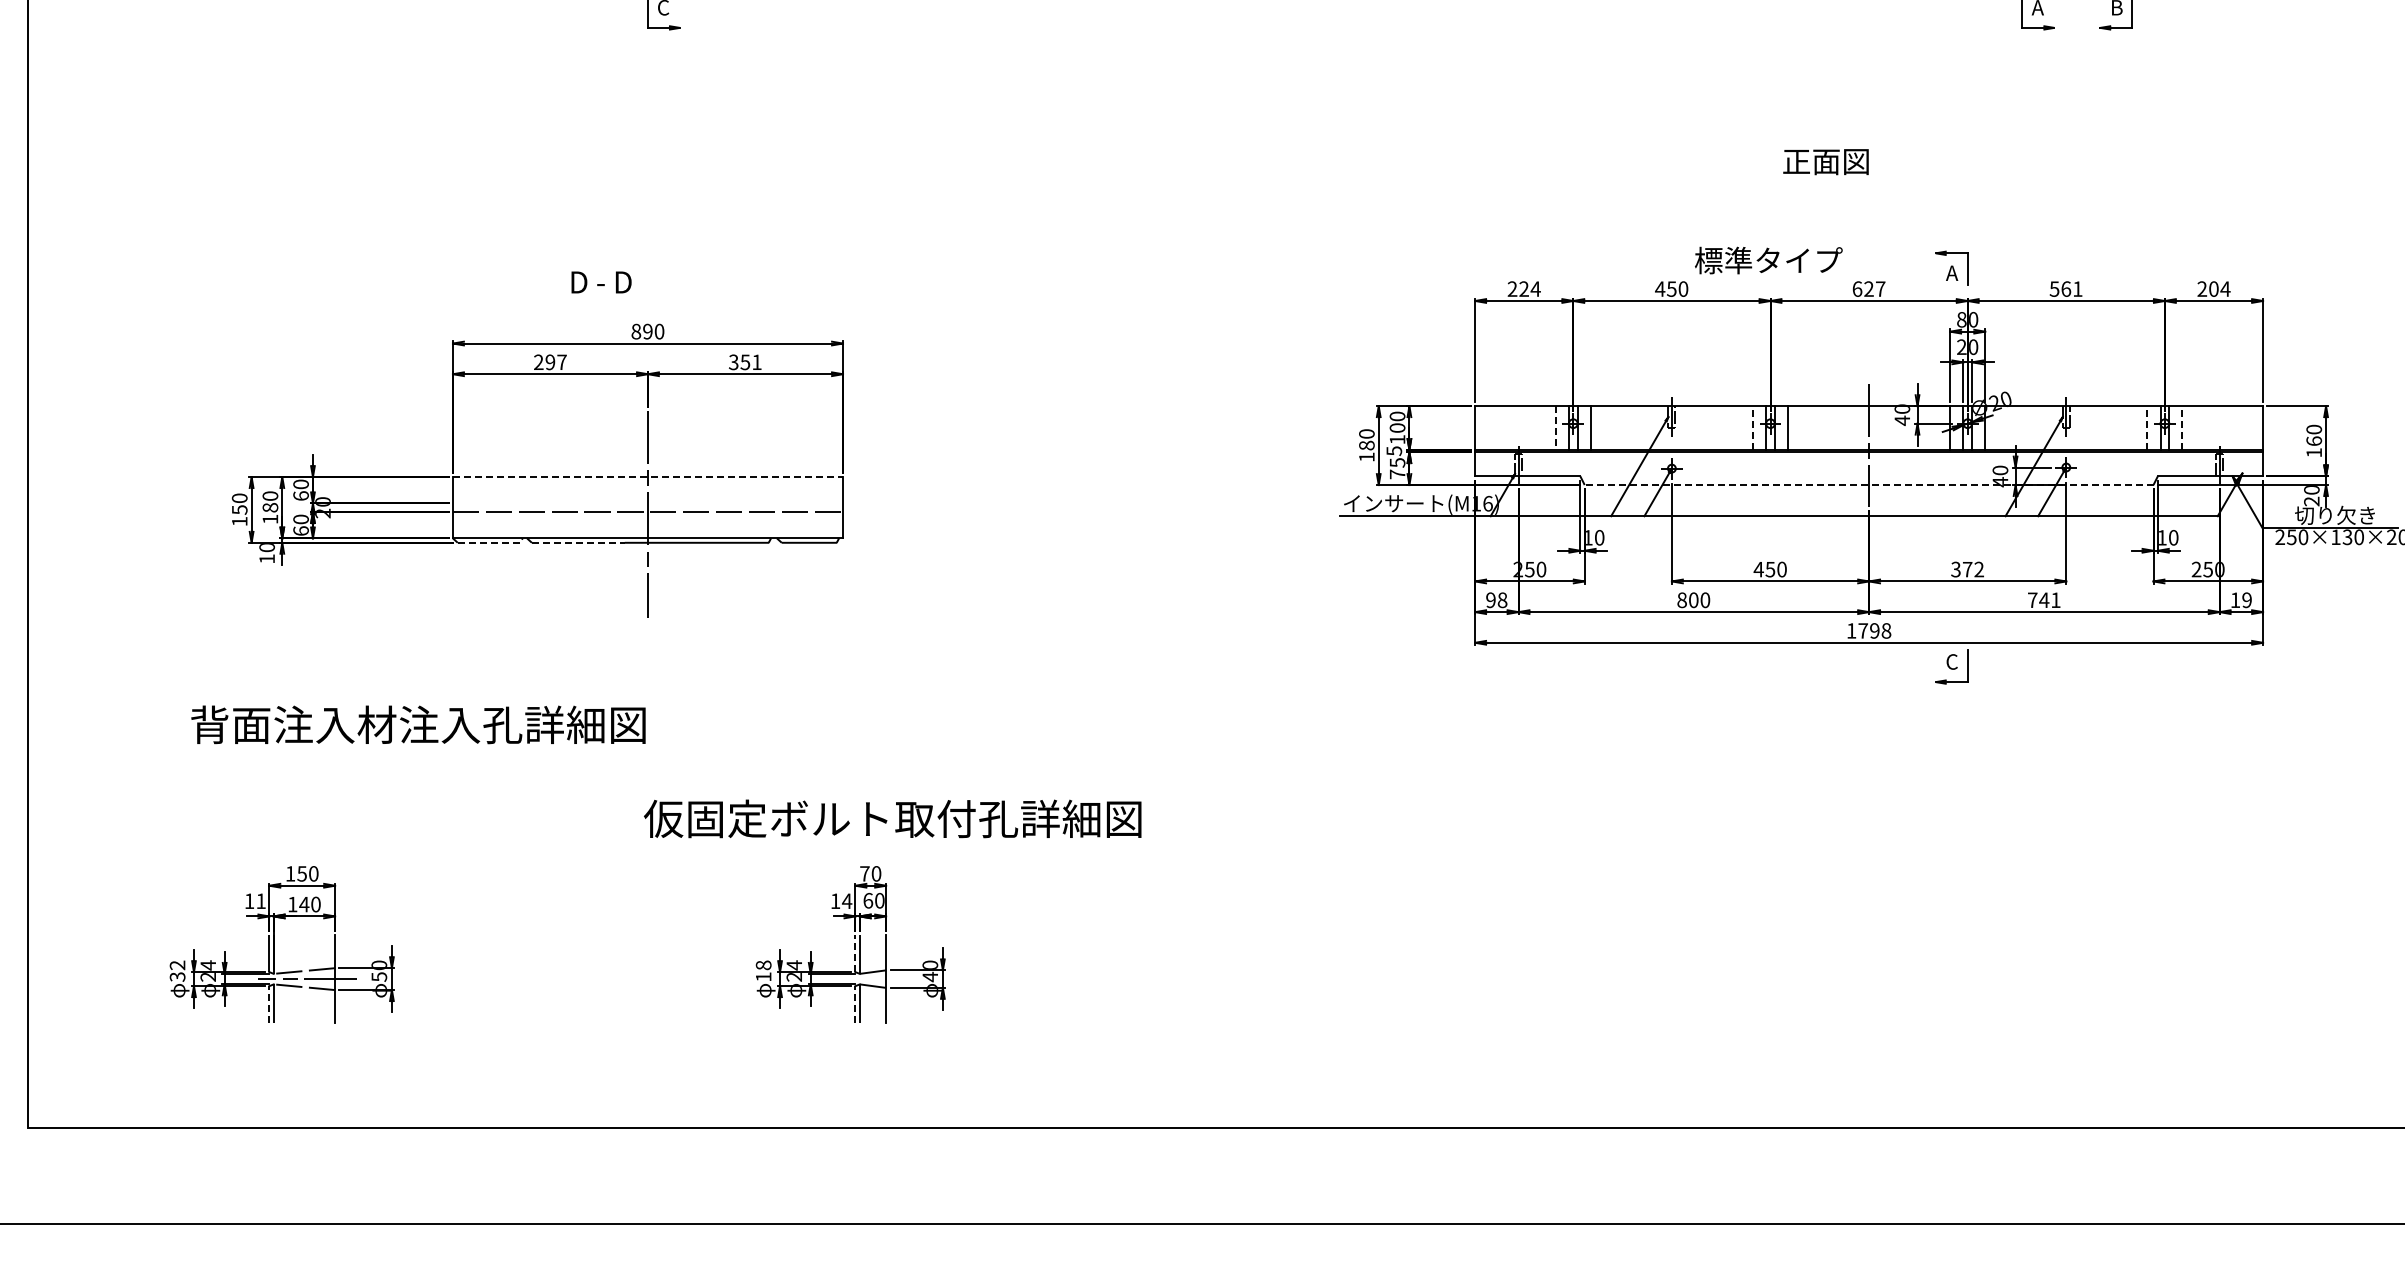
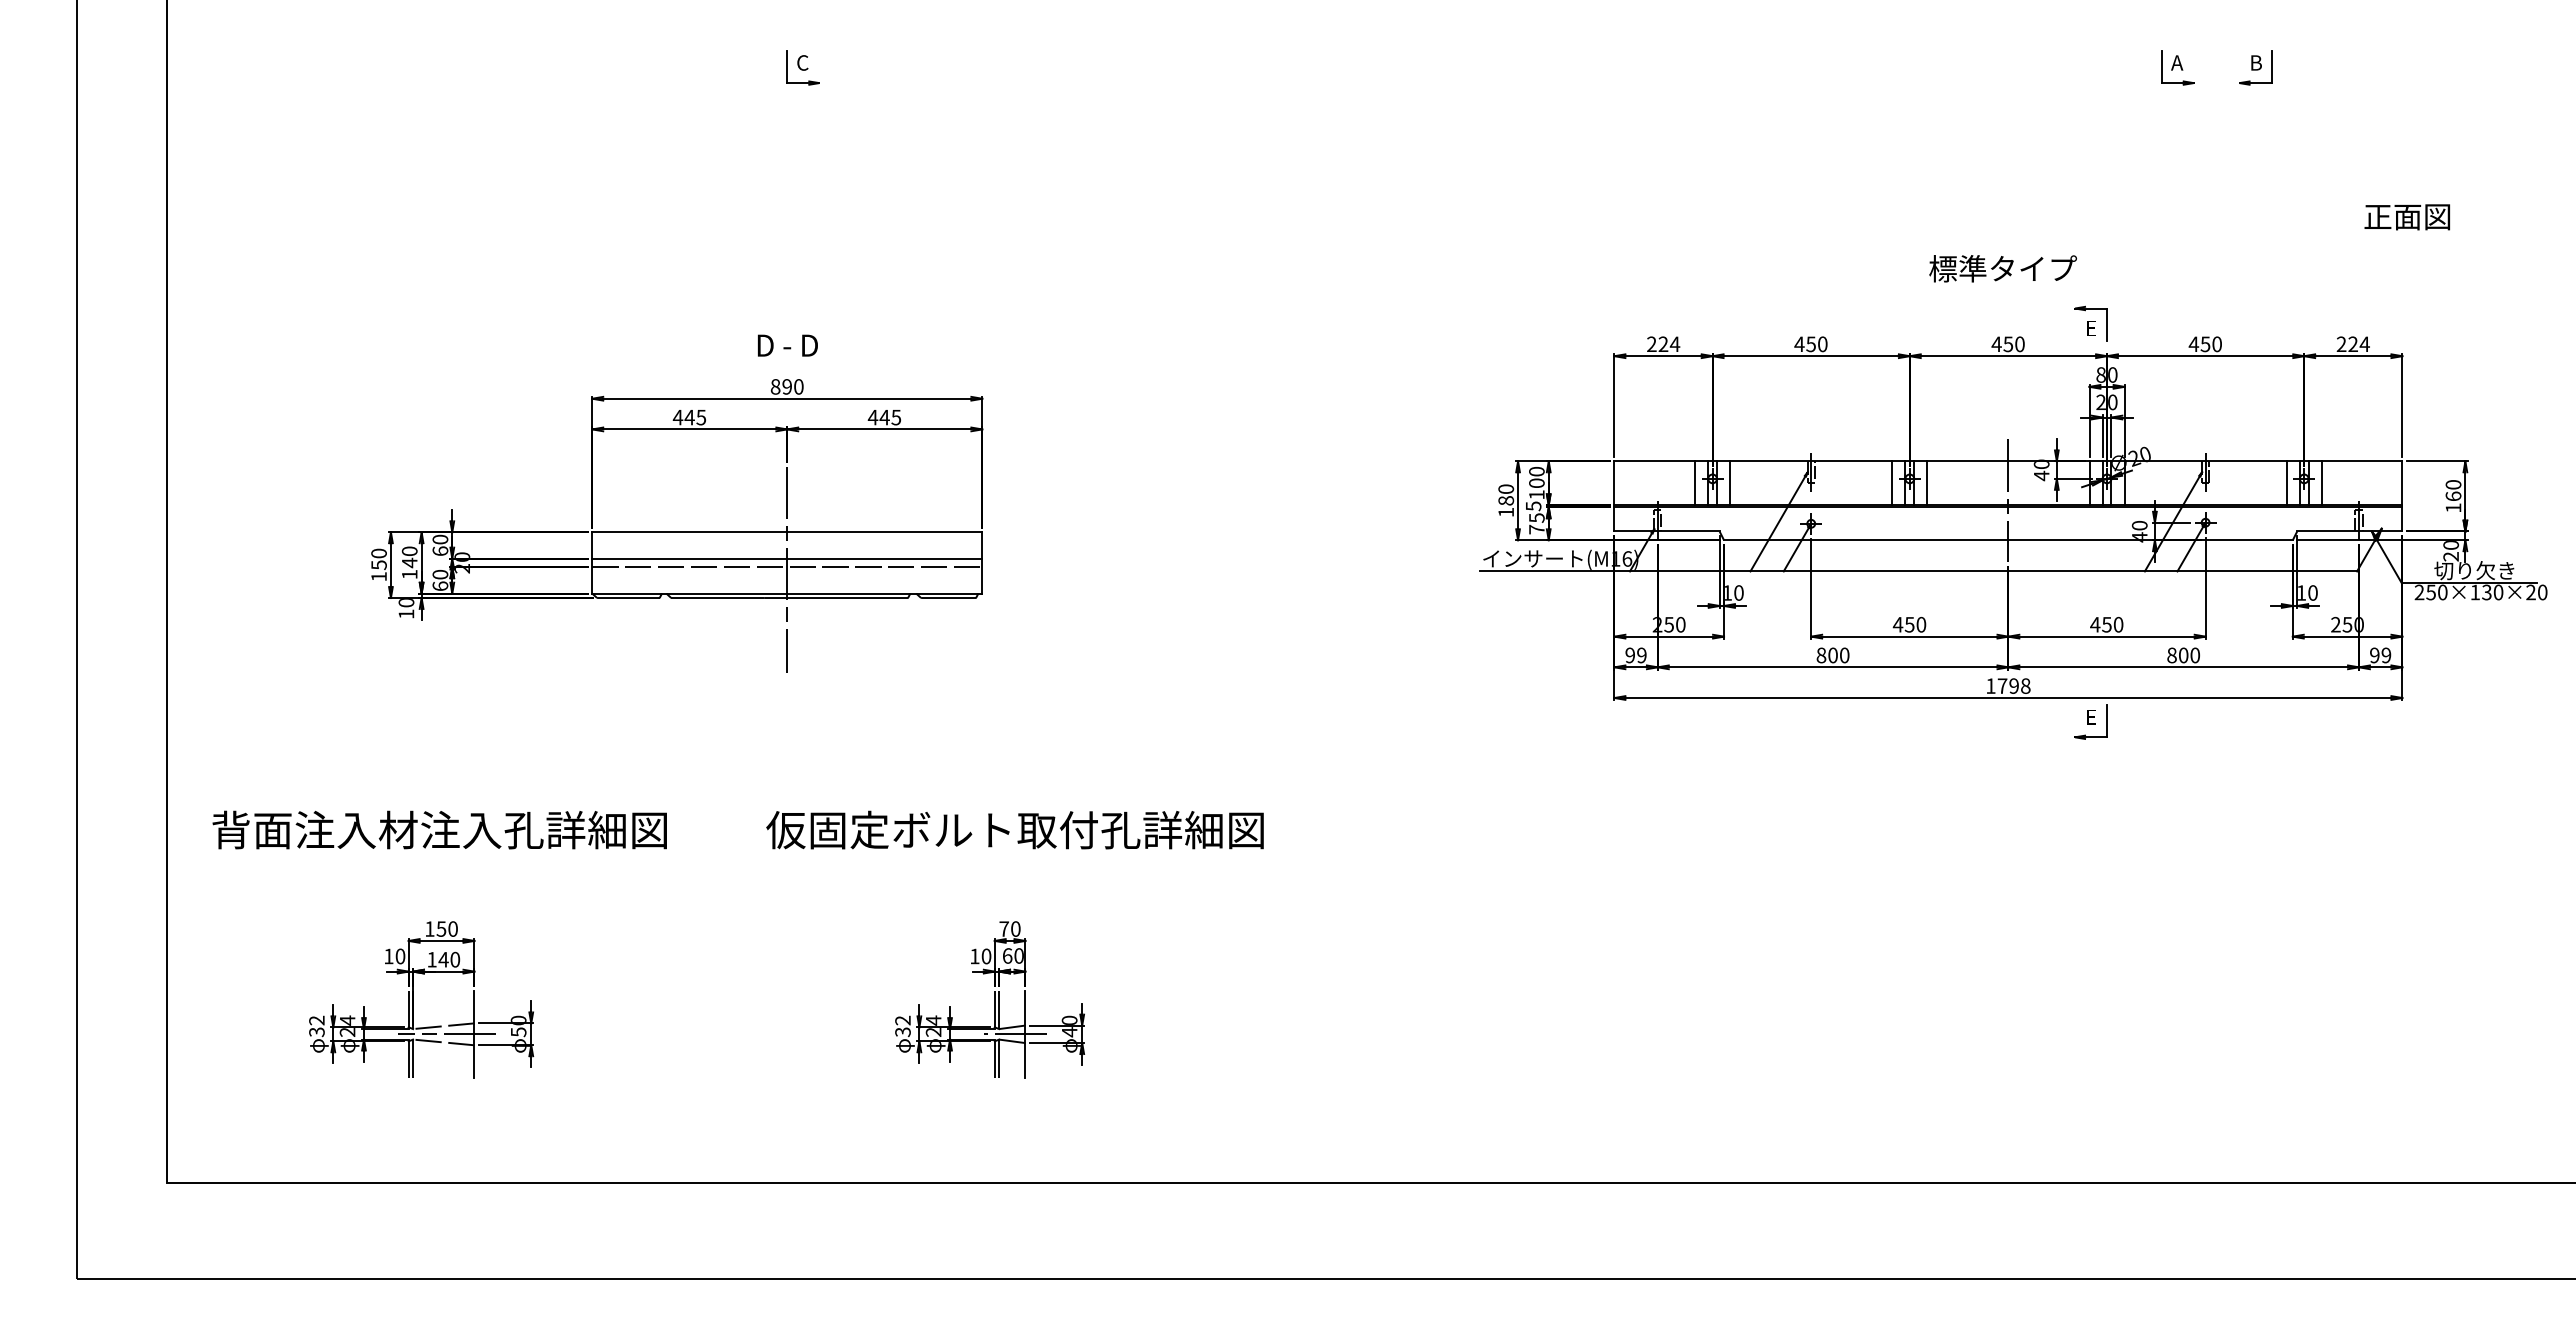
text: (1825, 162) -> (2406, 217), moved
text: (1768, 260) -> (2002, 268), moved
text: (1952, 273) -> (2091, 328), A -> E
text: (601, 282) -> (787, 345), moved
text: (1868, 289) -> (2007, 344), 627 -> 450
text: (2065, 289) -> (2204, 344), 561 -> 450
text: (2213, 289) -> (2352, 344), 204 -> 224
text: (550, 362) -> (689, 417), 297 -> 445
text: (745, 362) -> (884, 417), 351 -> 445
line: (1556, 428) -> (1695, 483), dashed -> solid
line: (1753, 428) -> (1892, 483), dashed -> solid
line: (2147, 428) -> (2286, 483), dashed -> solid
line: (2182, 428) -> (2321, 483), dashed -> solid
line: (648, 477) -> (787, 532), dashed -> solid
line: (1868, 485) -> (2007, 540), dashed -> solid
line: (648, 503) -> (787, 558), added
text: (270, 507) -> (409, 562), 180 -> 140
line: (493, 543) -> (632, 598), dashed -> solid
line: (579, 543) -> (718, 598), dashed -> solid
text: (1967, 569) -> (2106, 624), 372 -> 450
text: (1502, 600) -> (1641, 655), 98 -> 99
text: (2044, 600) -> (2183, 655), 741 -> 800
text: (2235, 600) -> (2374, 655), 19 -> 99
text: (1952, 662) -> (2091, 717), C -> E
text: (418, 724) -> (439, 829), moved
text: (892, 818) -> (1014, 829), moved
text: (261, 901) -> (400, 956), 11 -> 10
text: (847, 901) -> (986, 956), 14 -> 10
line: (855, 953) -> (994, 1008), dashed -> solid
text: (763, 971) -> (902, 1026), 18 -> 32
line: (876, 979) -> (1015, 1034), added
line: (269, 1004) -> (408, 1059), dashed -> solid
line: (855, 1004) -> (994, 1059), dashed -> solid

